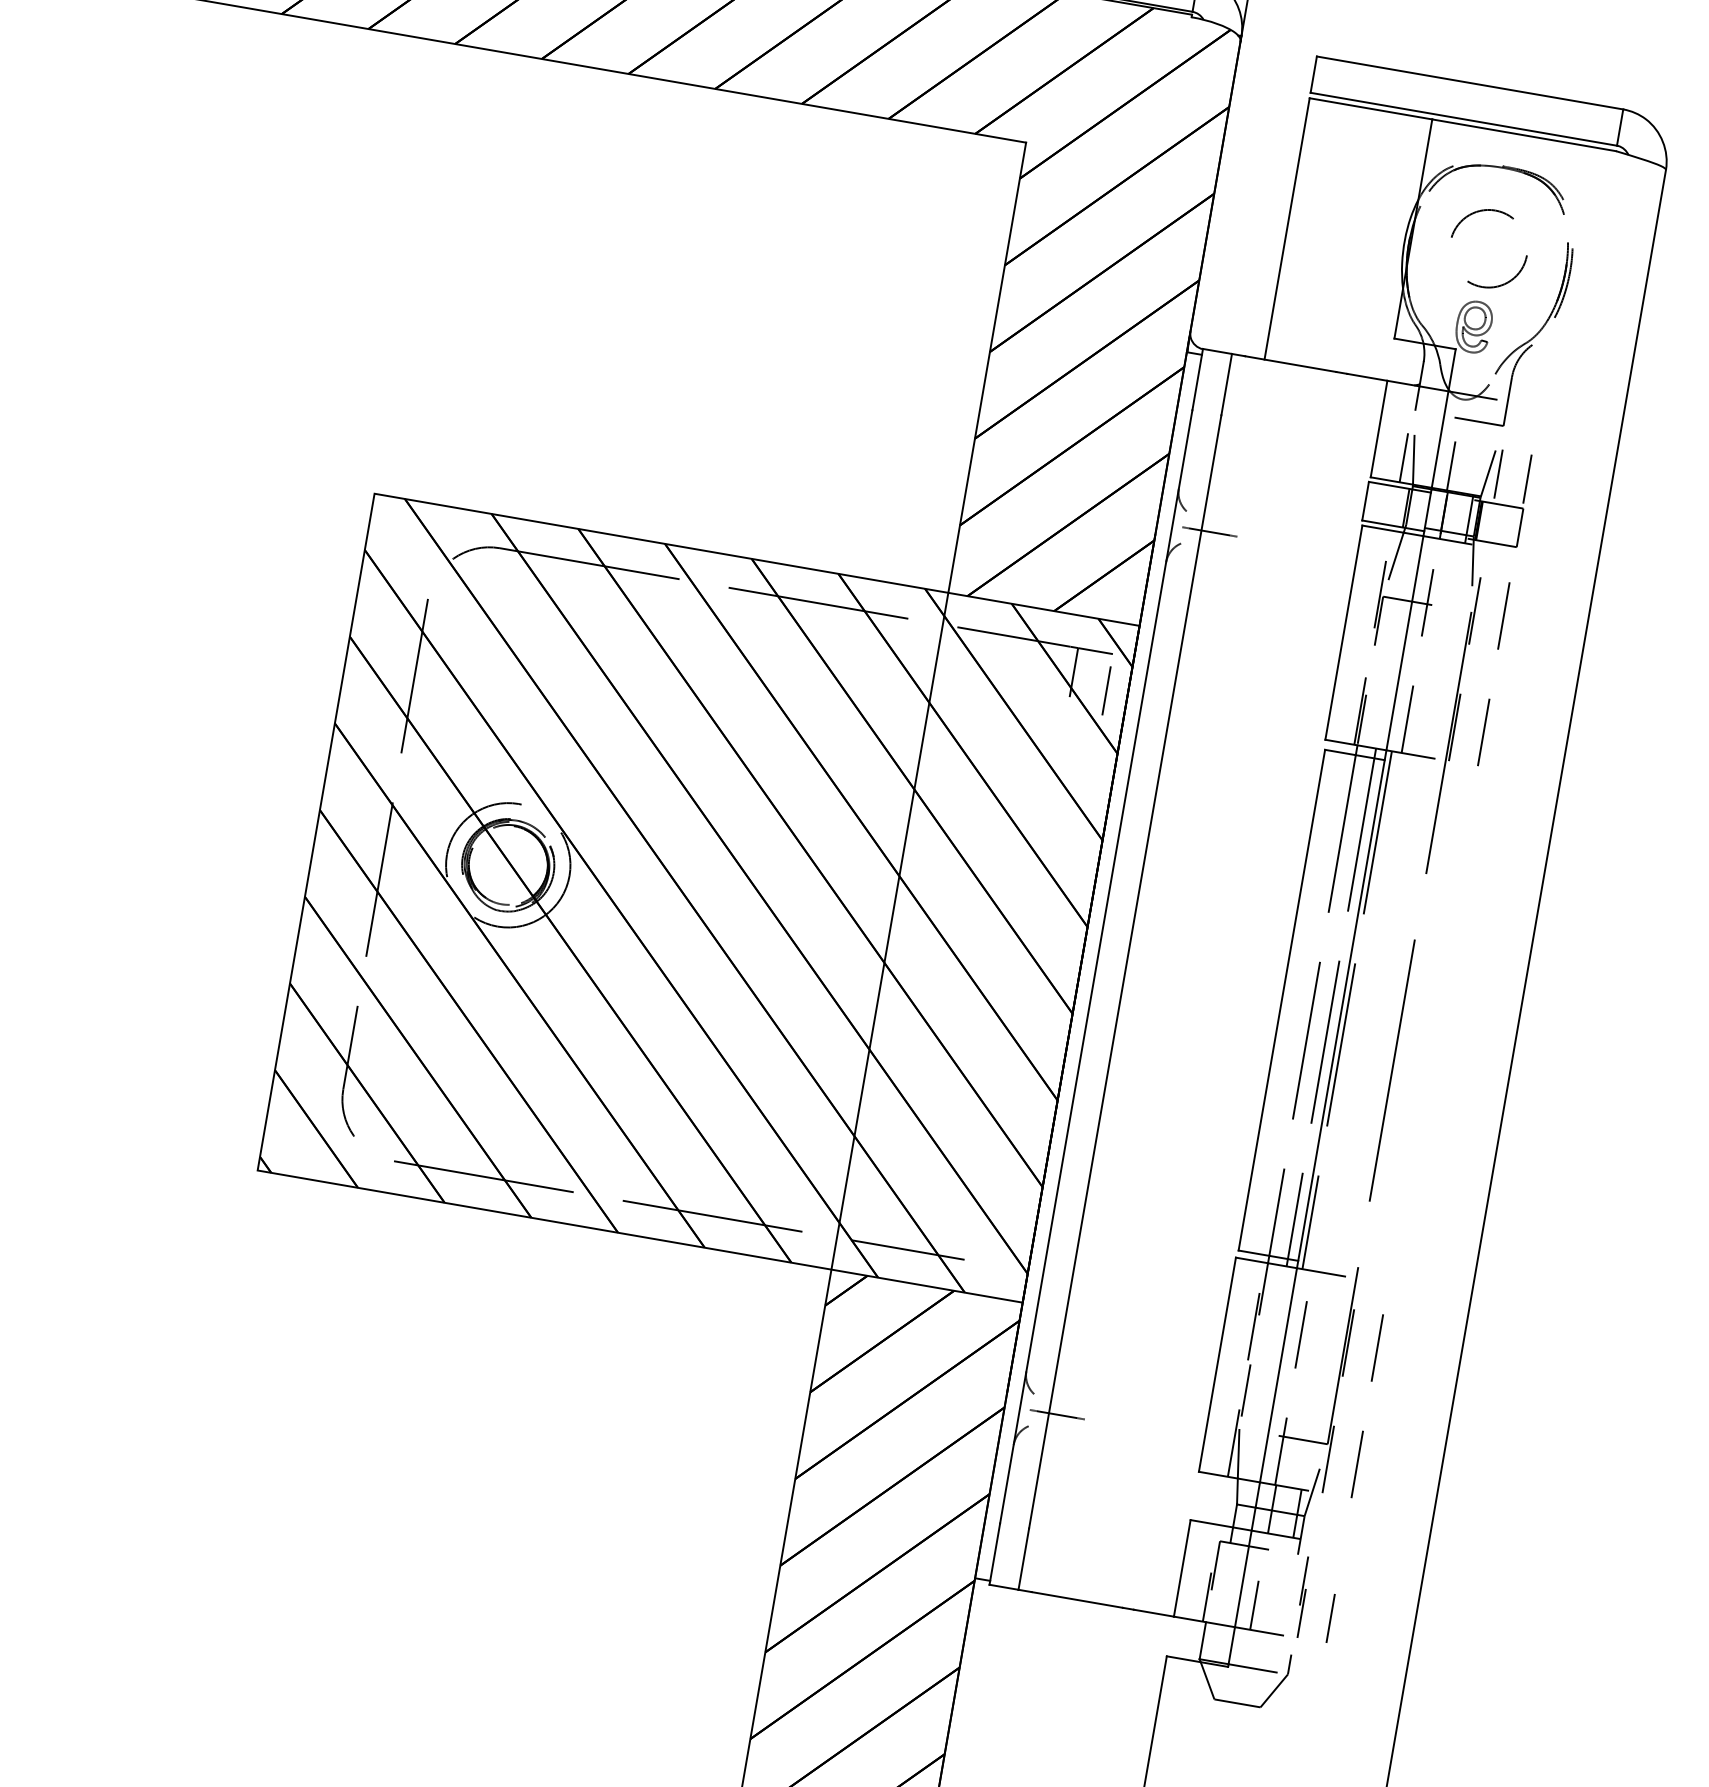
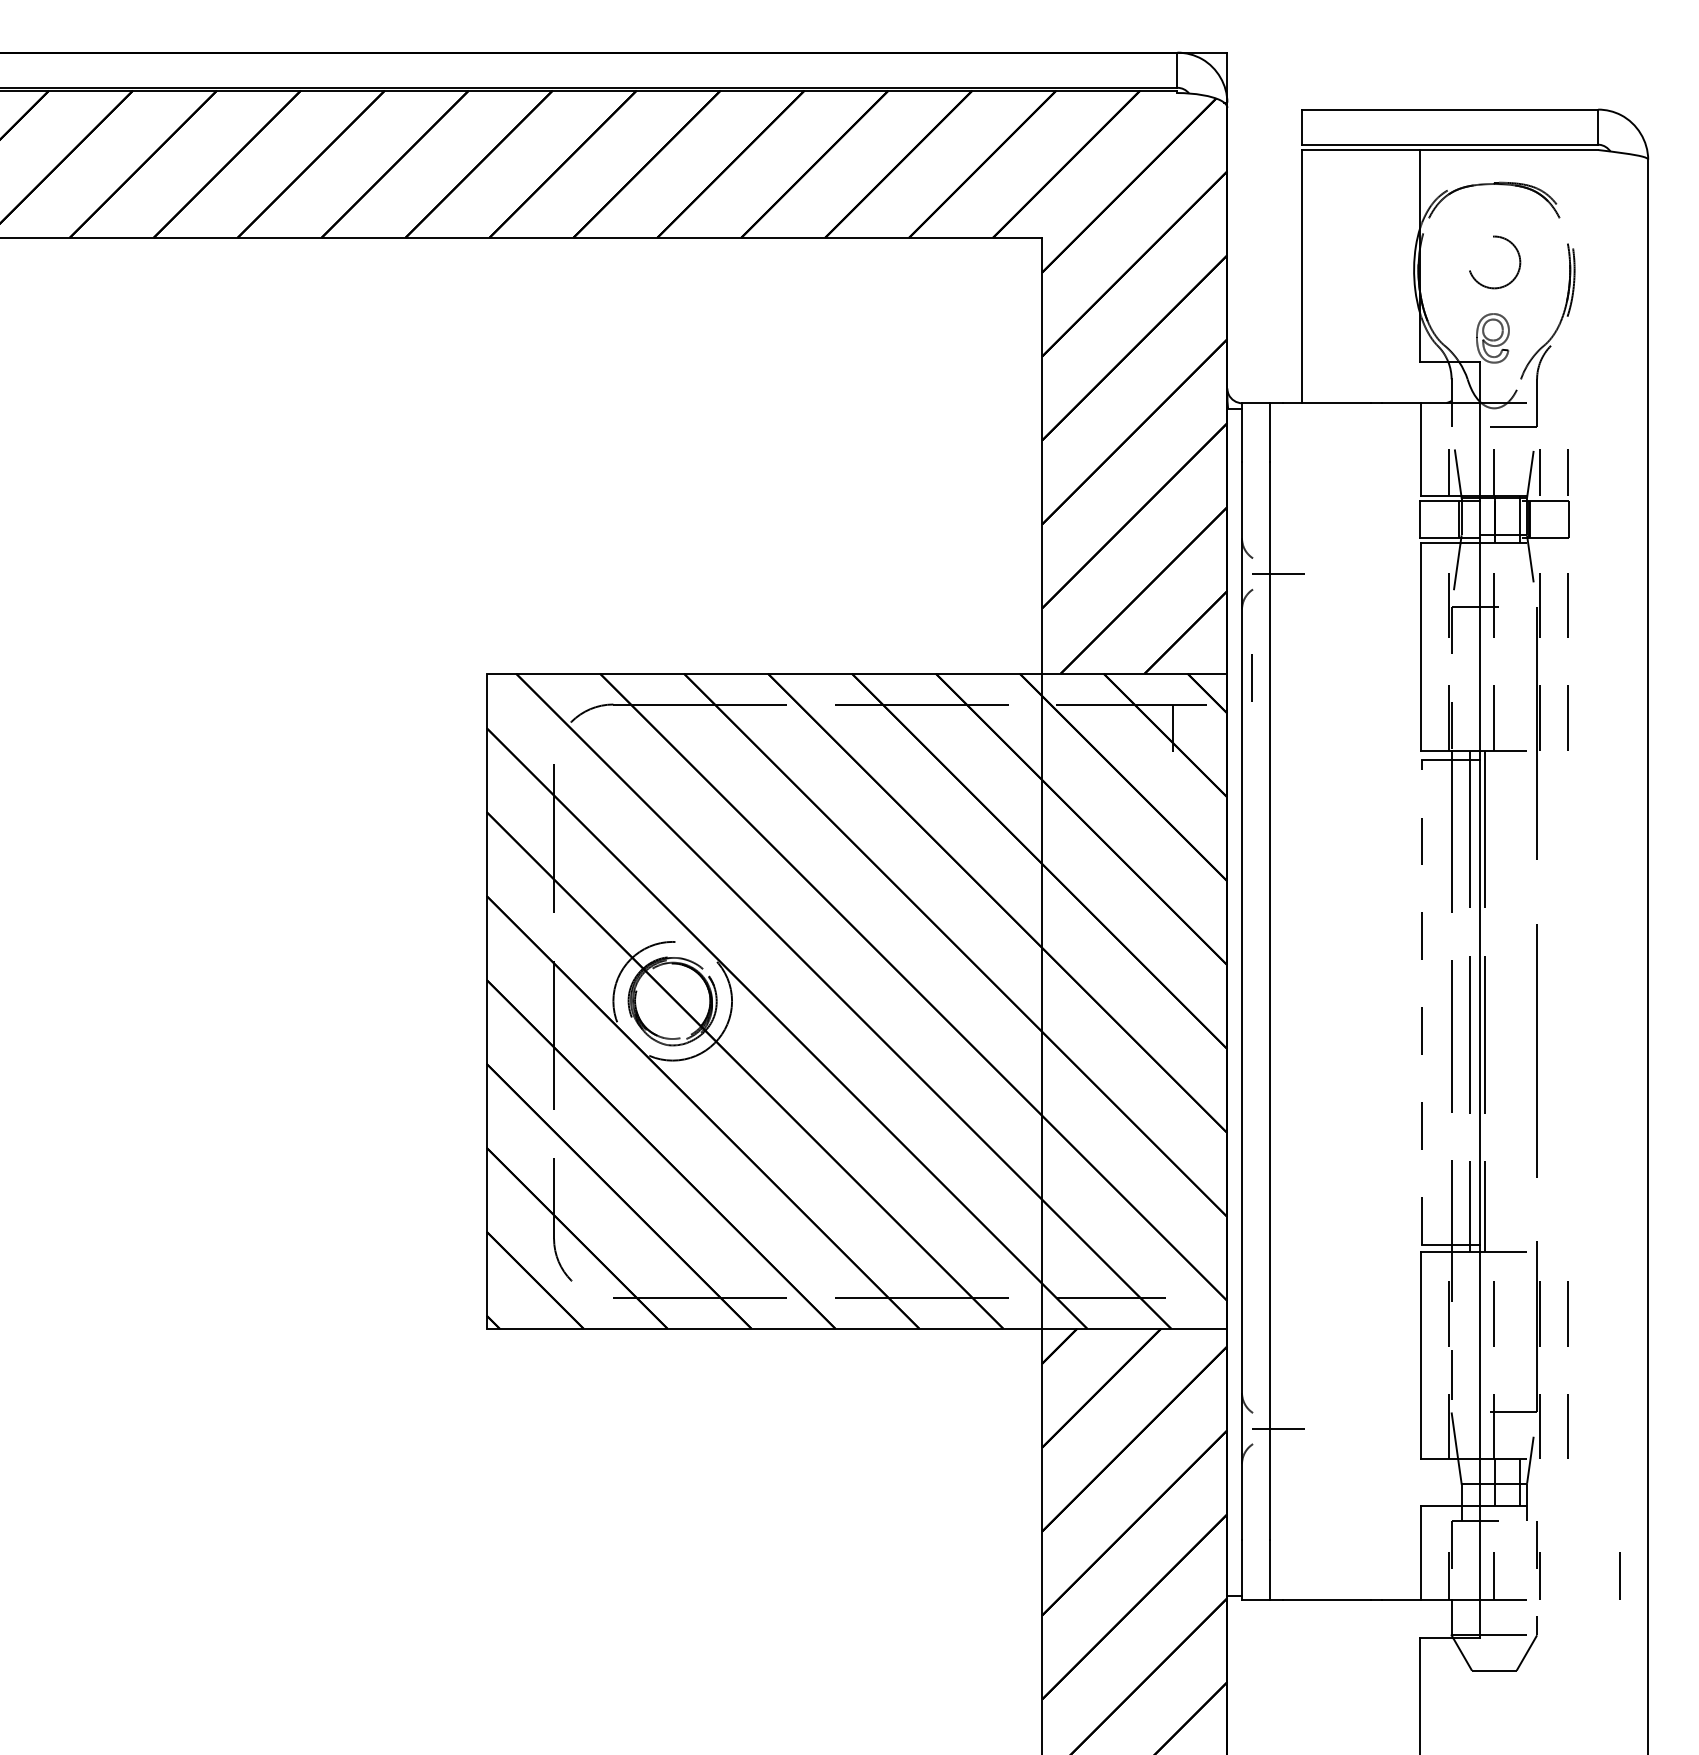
circle: (1488, 248) -> (1494, 262), size x0.7
line: (1106, 690) -> (1251, 677), moved
line: (1281, 999) -> (1421, 1001), solid -> dashed
line: (1330, 1618) -> (1619, 1575), moved

